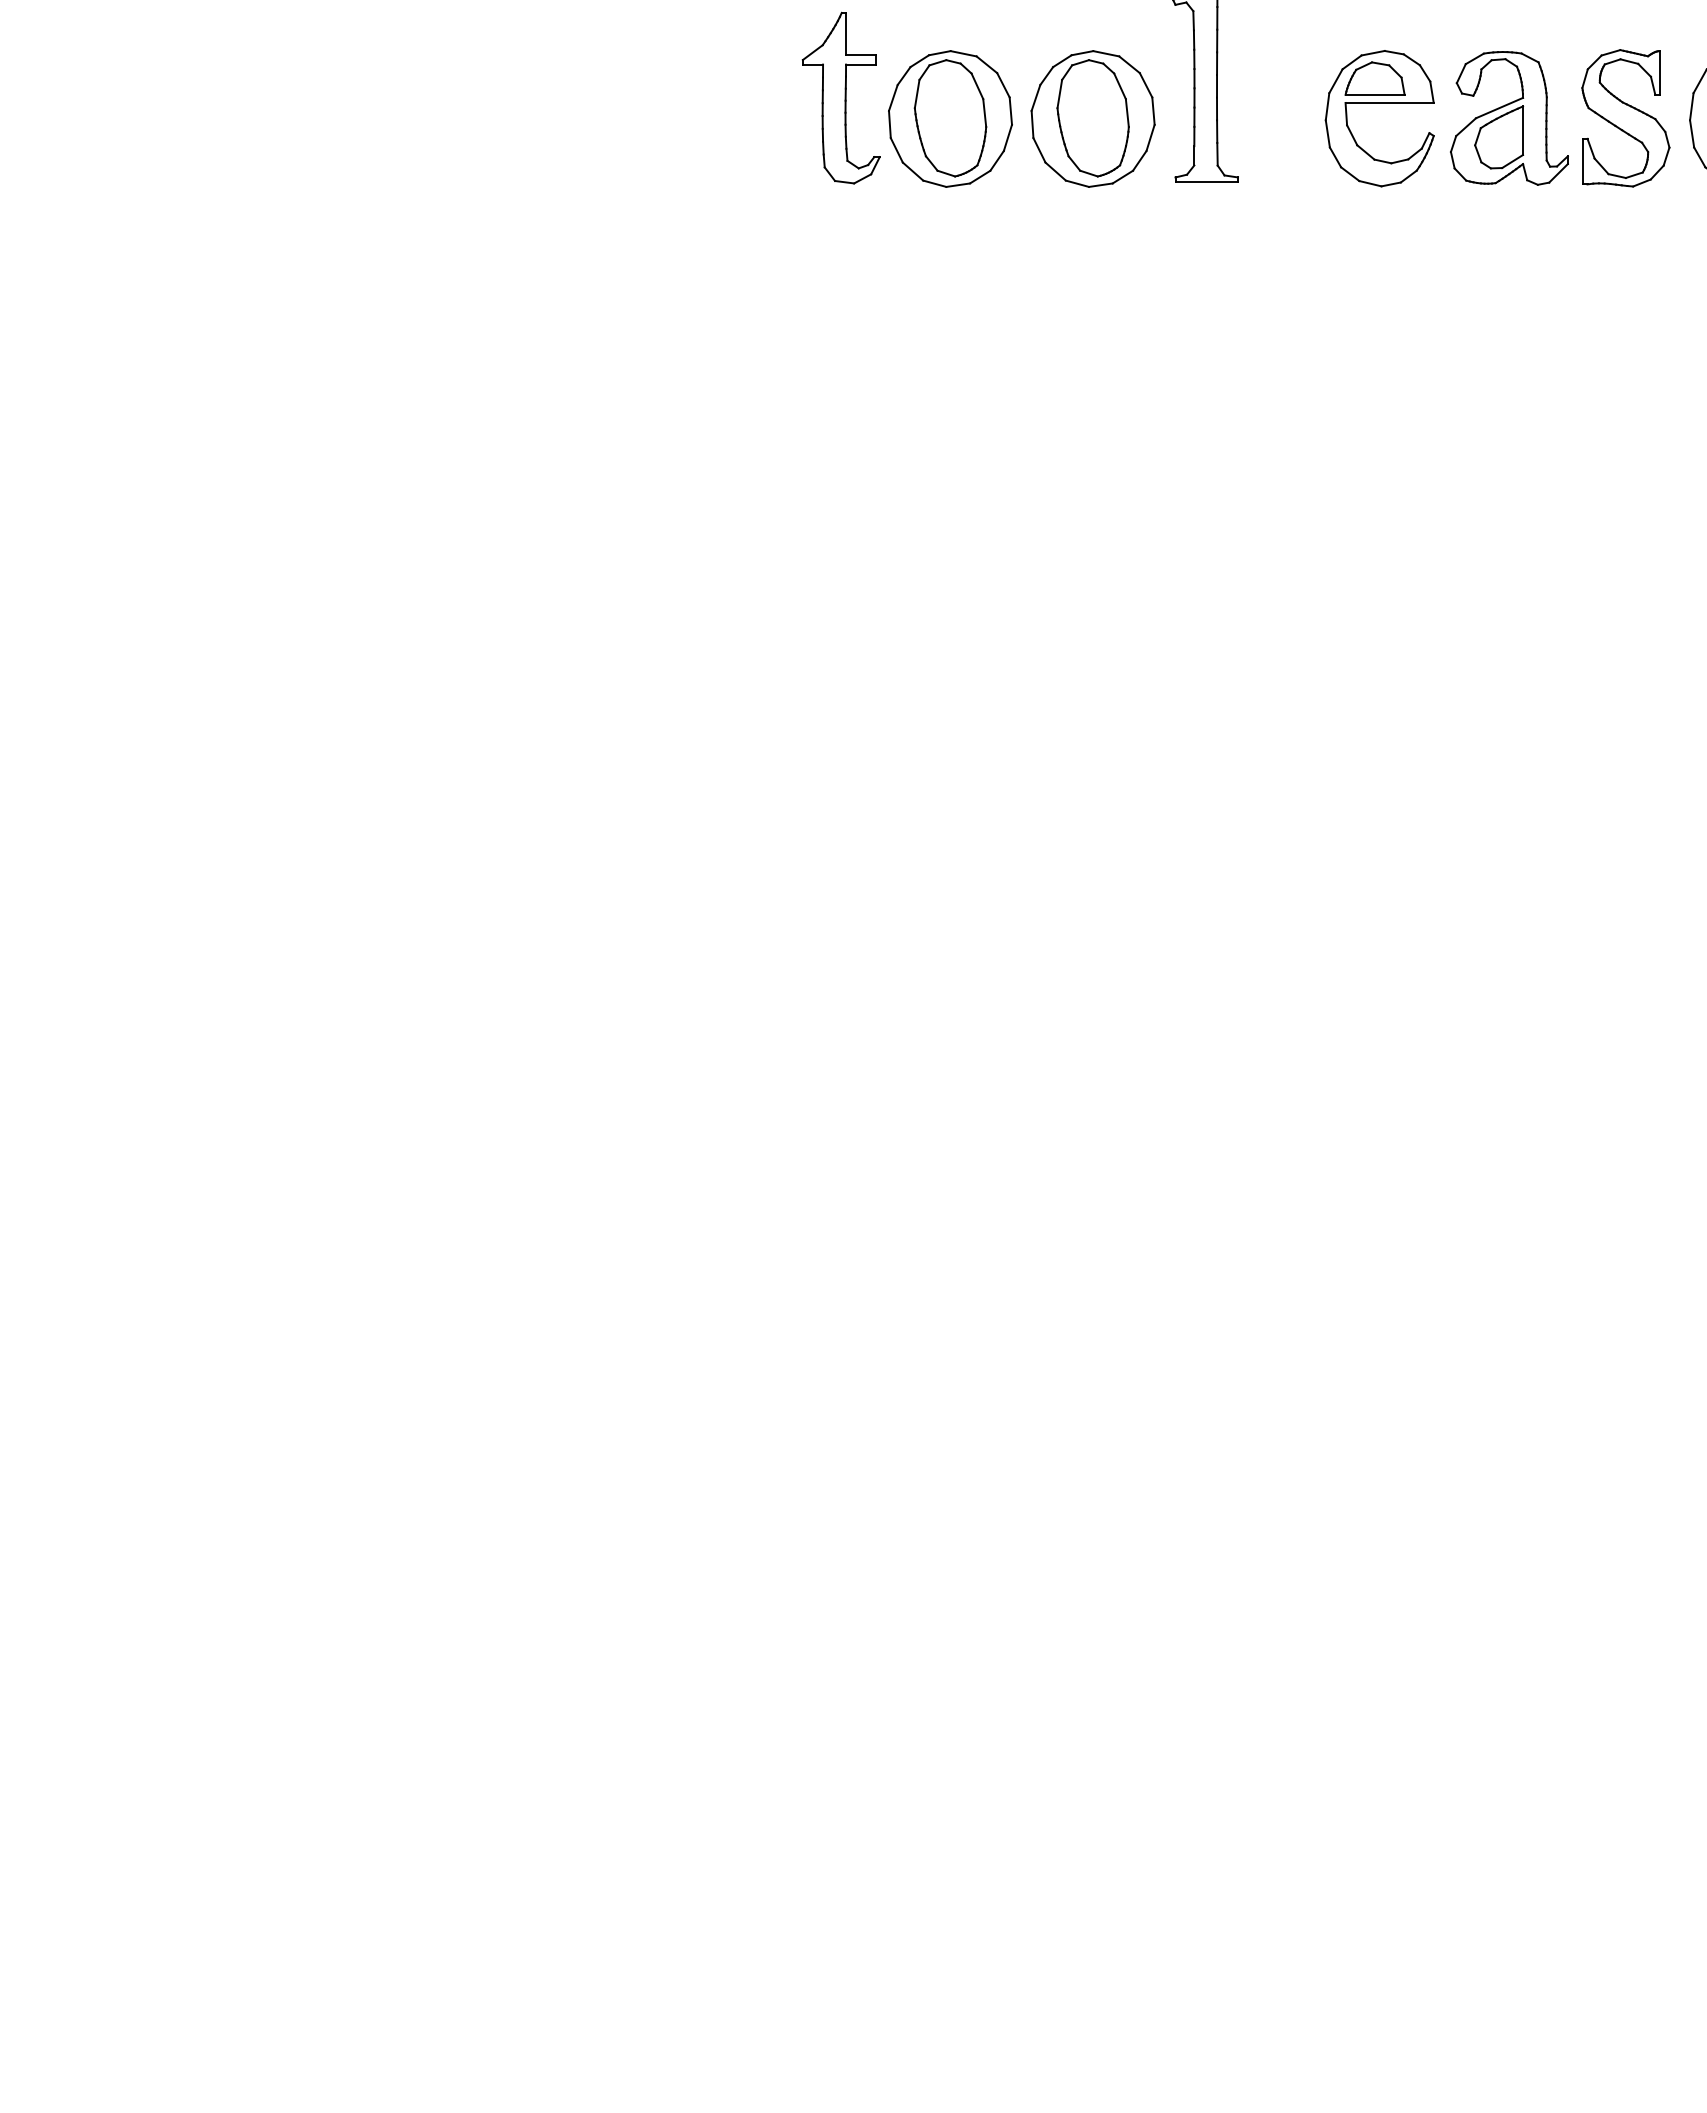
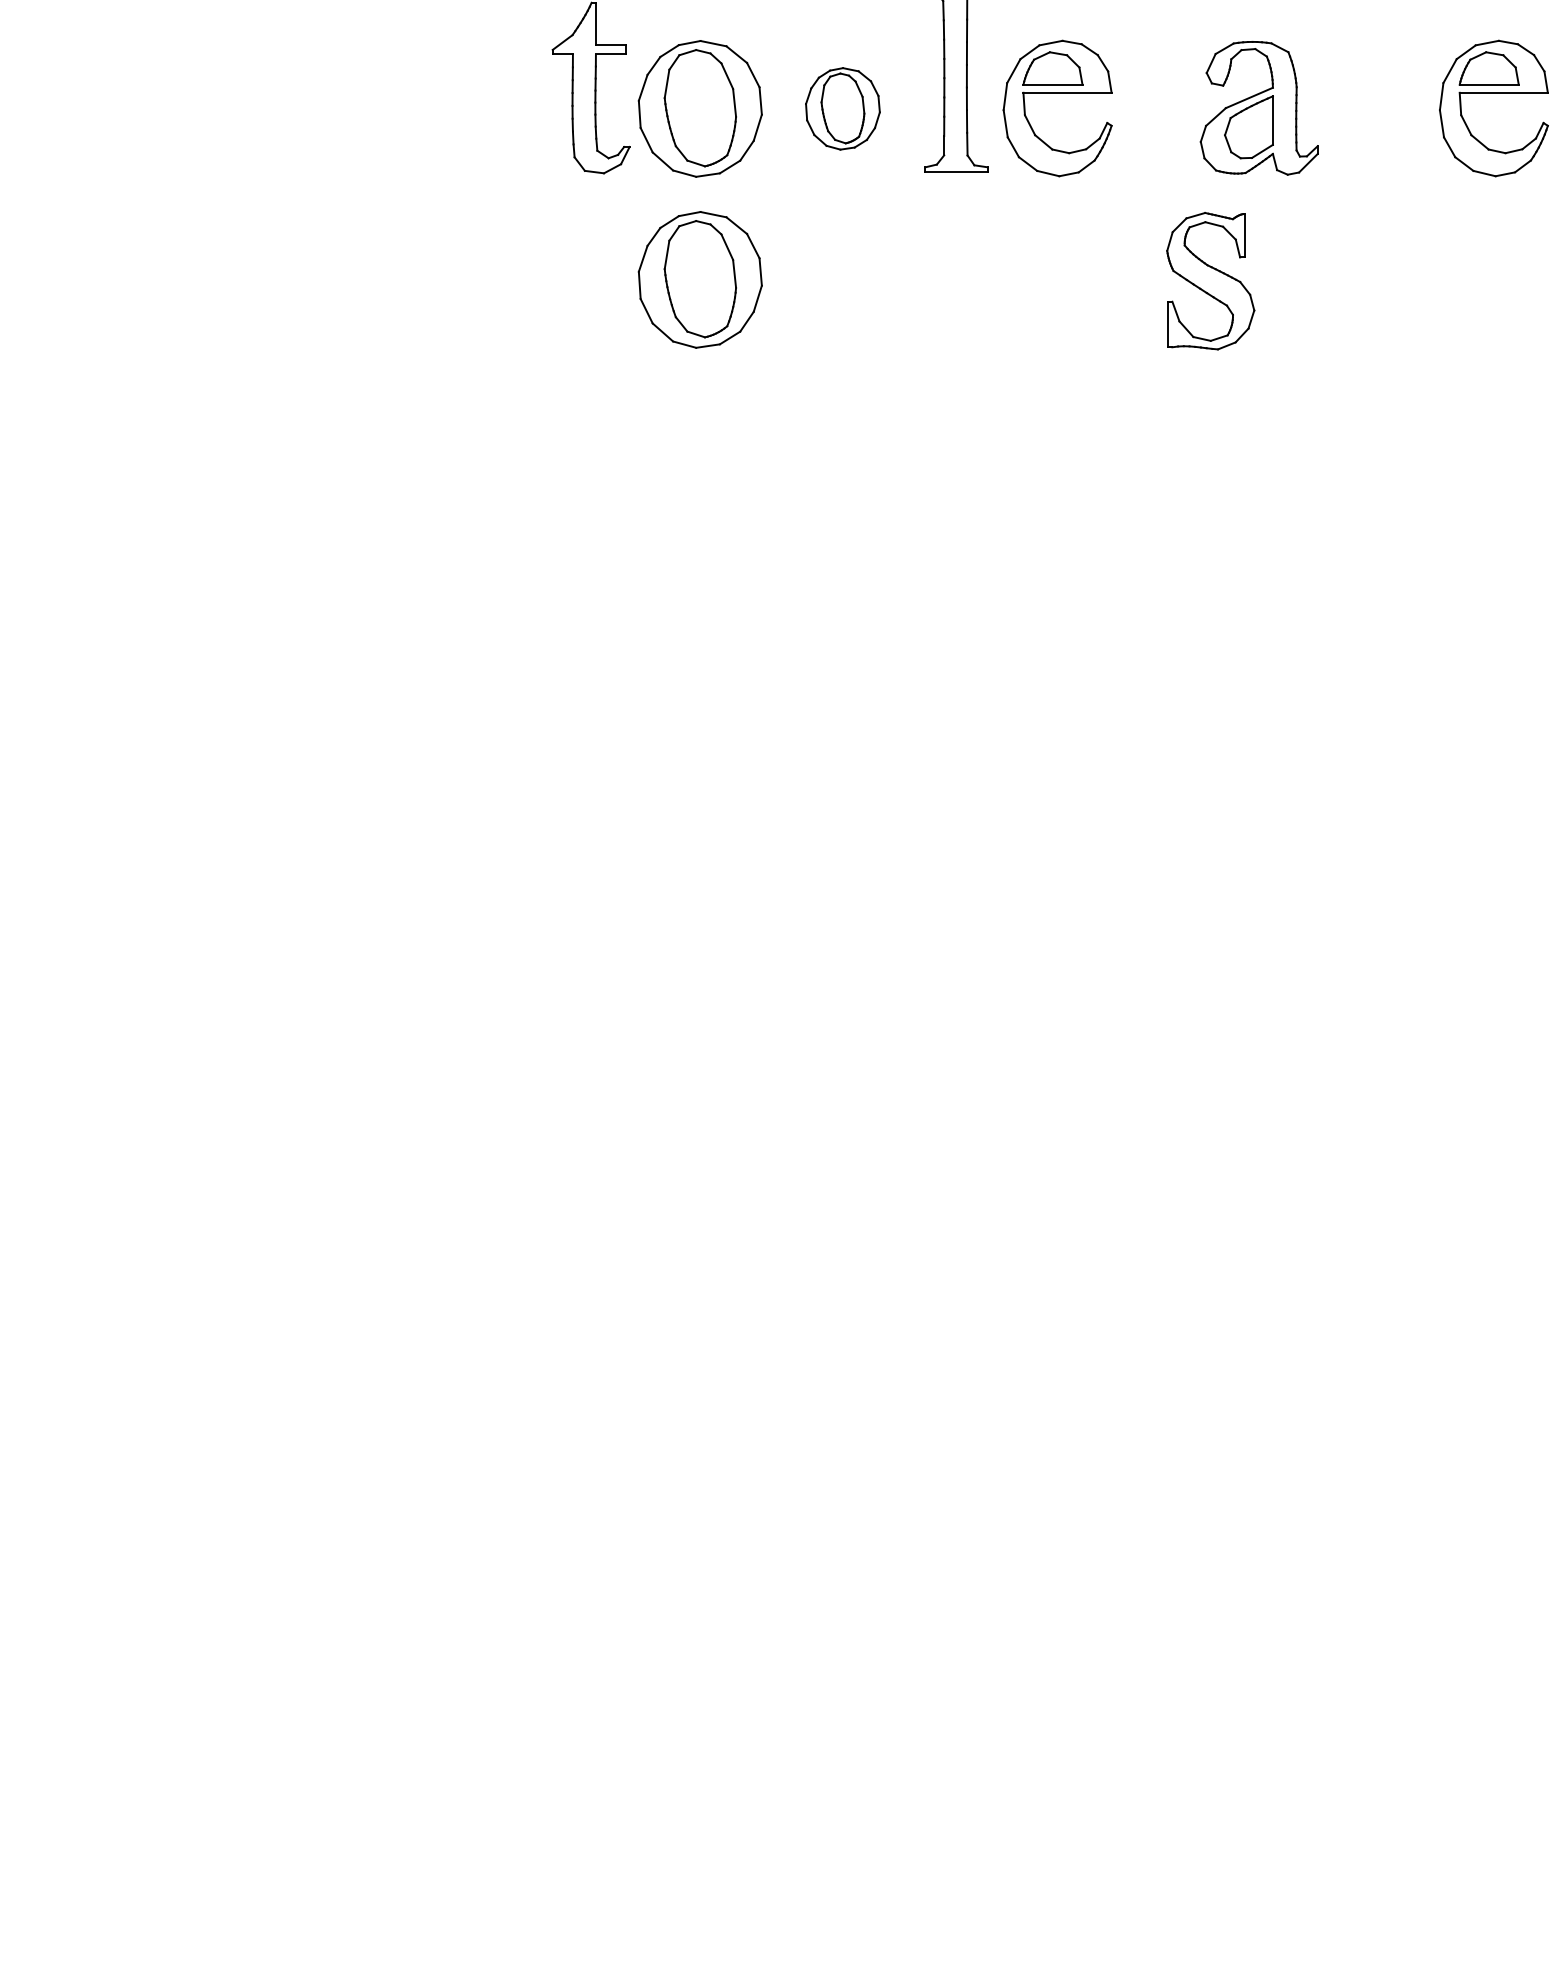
part: (1379, 103) -> (1057, 93), moved
part: (1092, 118) -> (842, 108), size x0.6
part: (1625, 118) -> (1210, 281), moved
part: (950, 289) -> (700, 279), added

